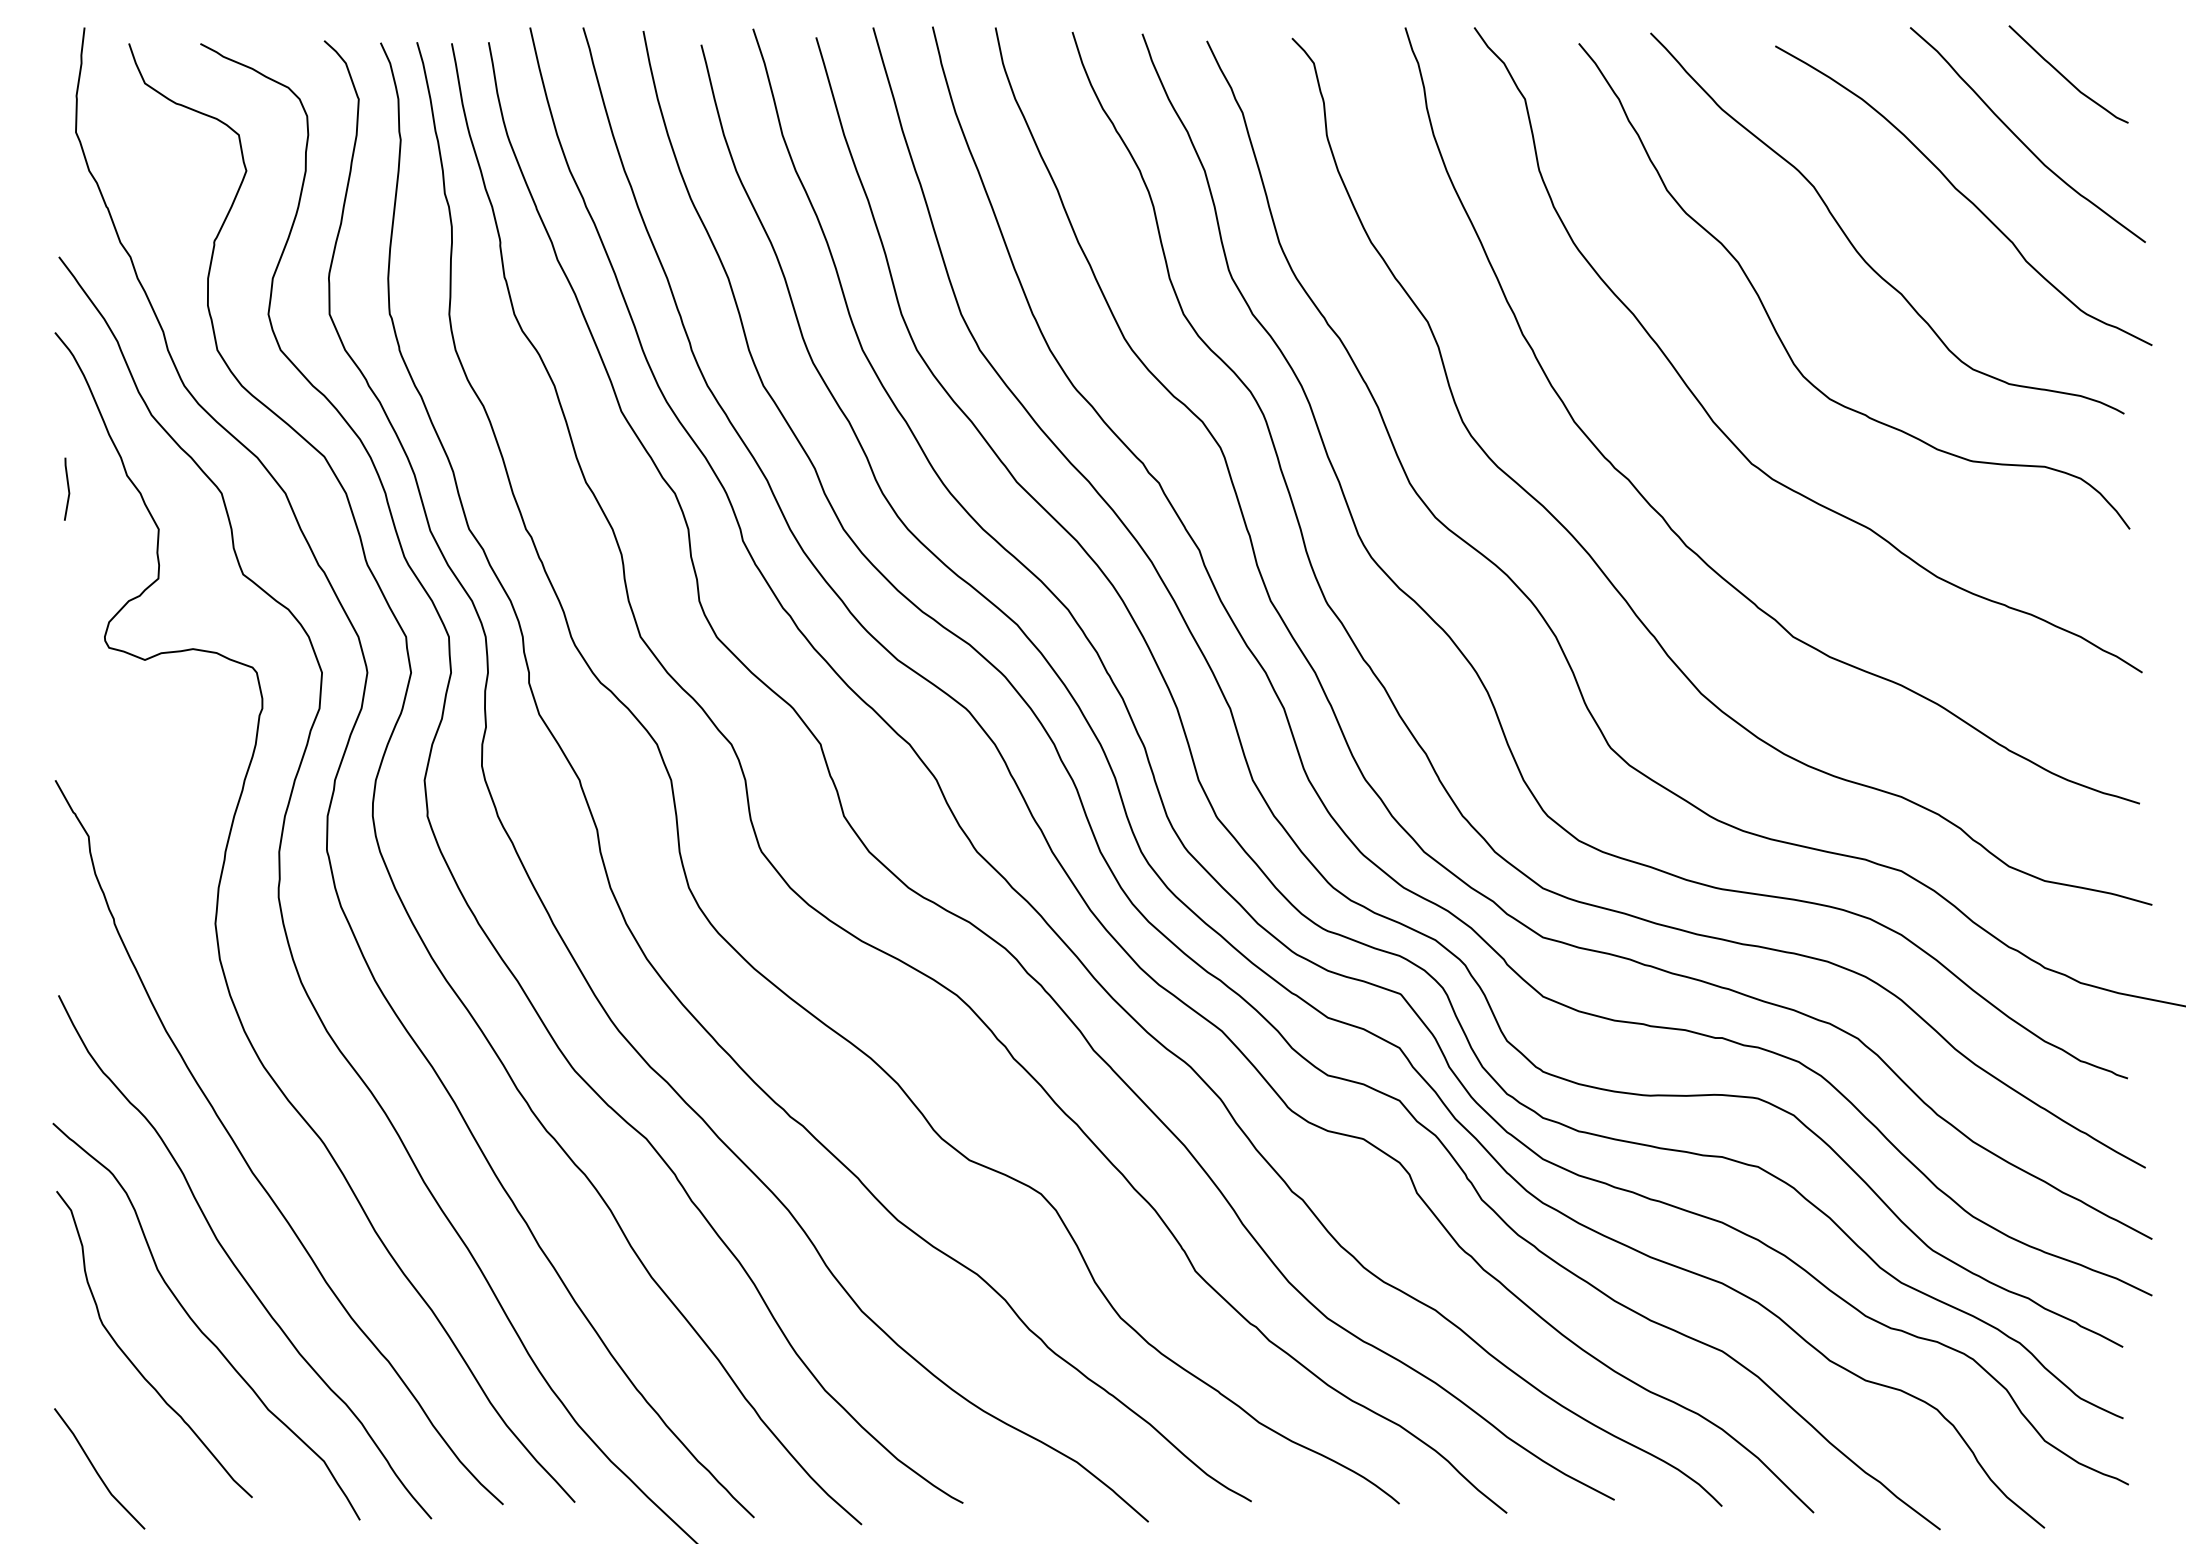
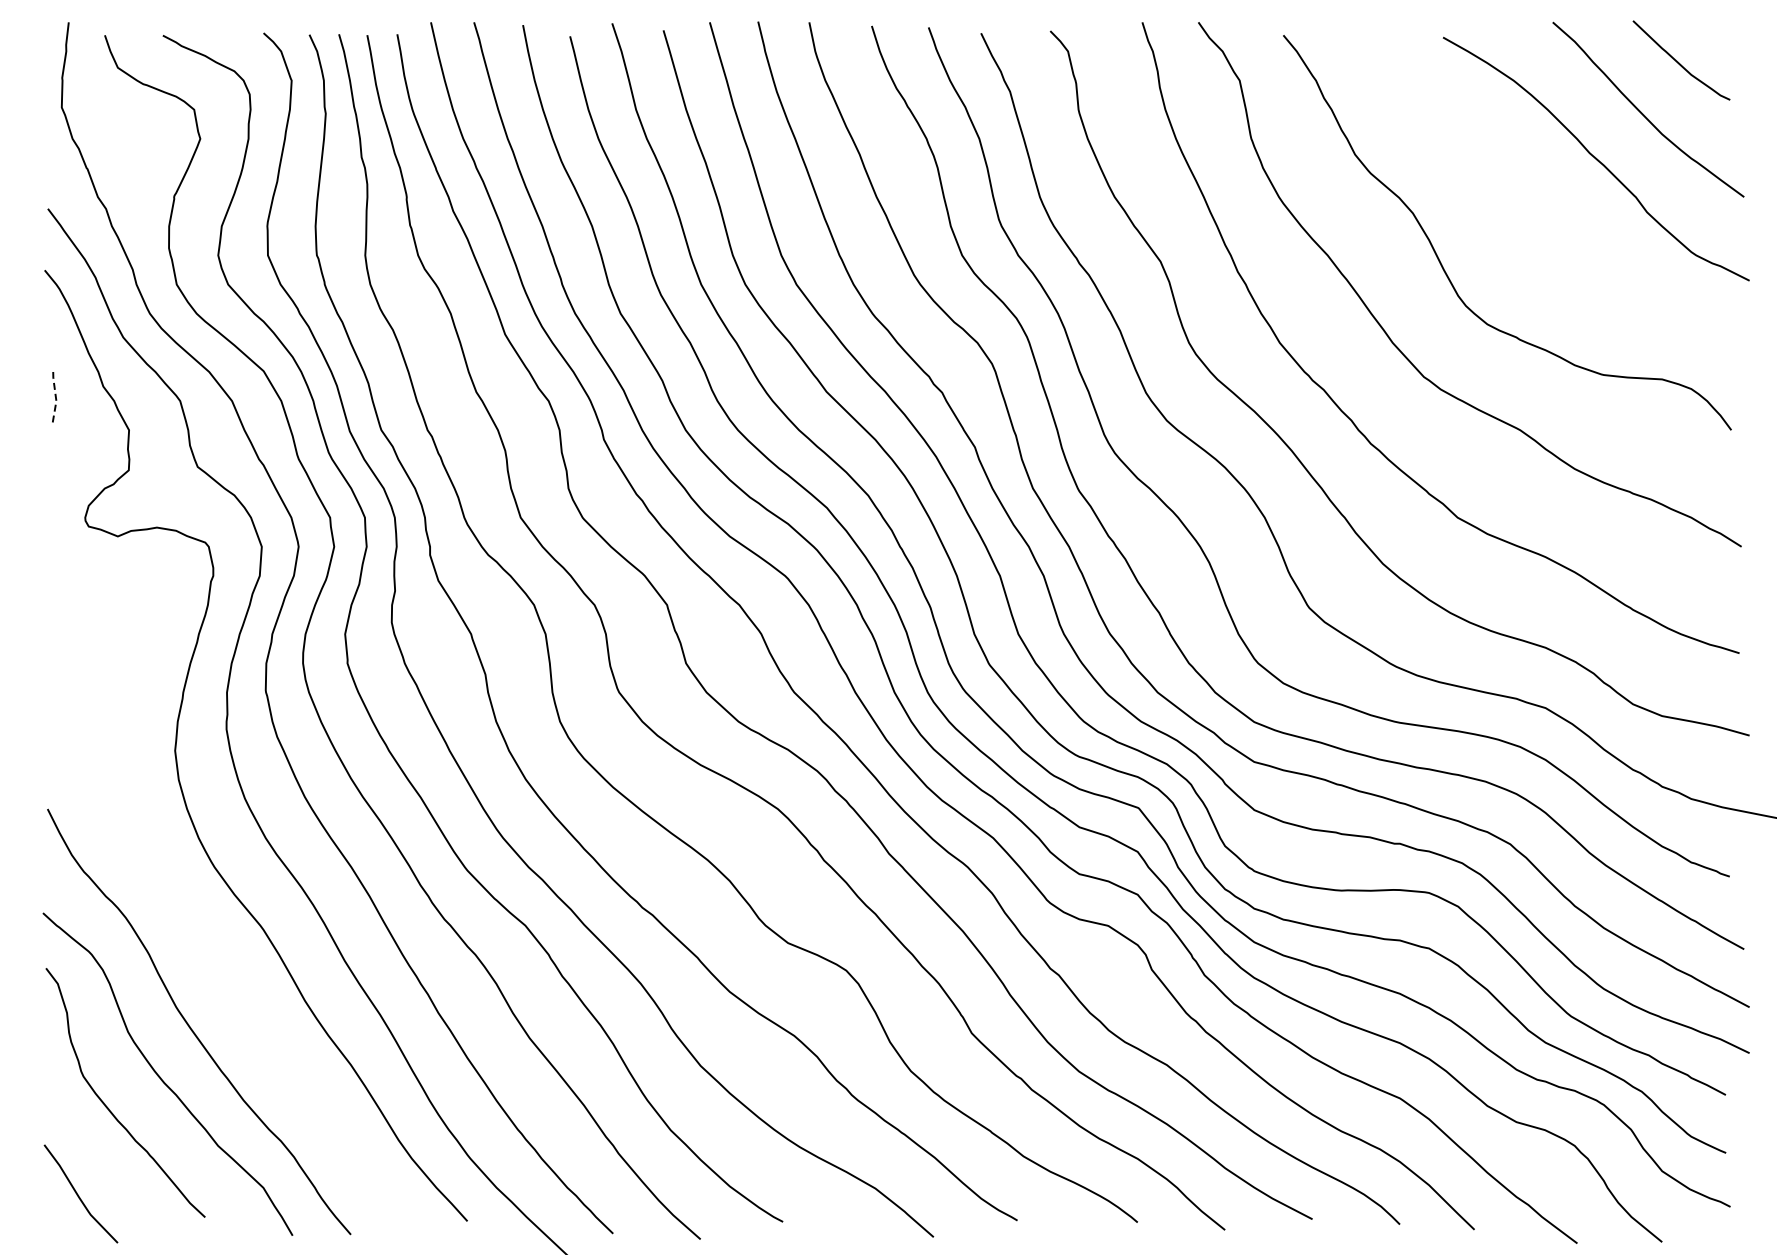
curve: (1854, 245) -> (1507, 199), removed
line: (68, 489) -> (55, 397), solid -> dashed
curve: (247, 1161) -> (201, 944), removed

